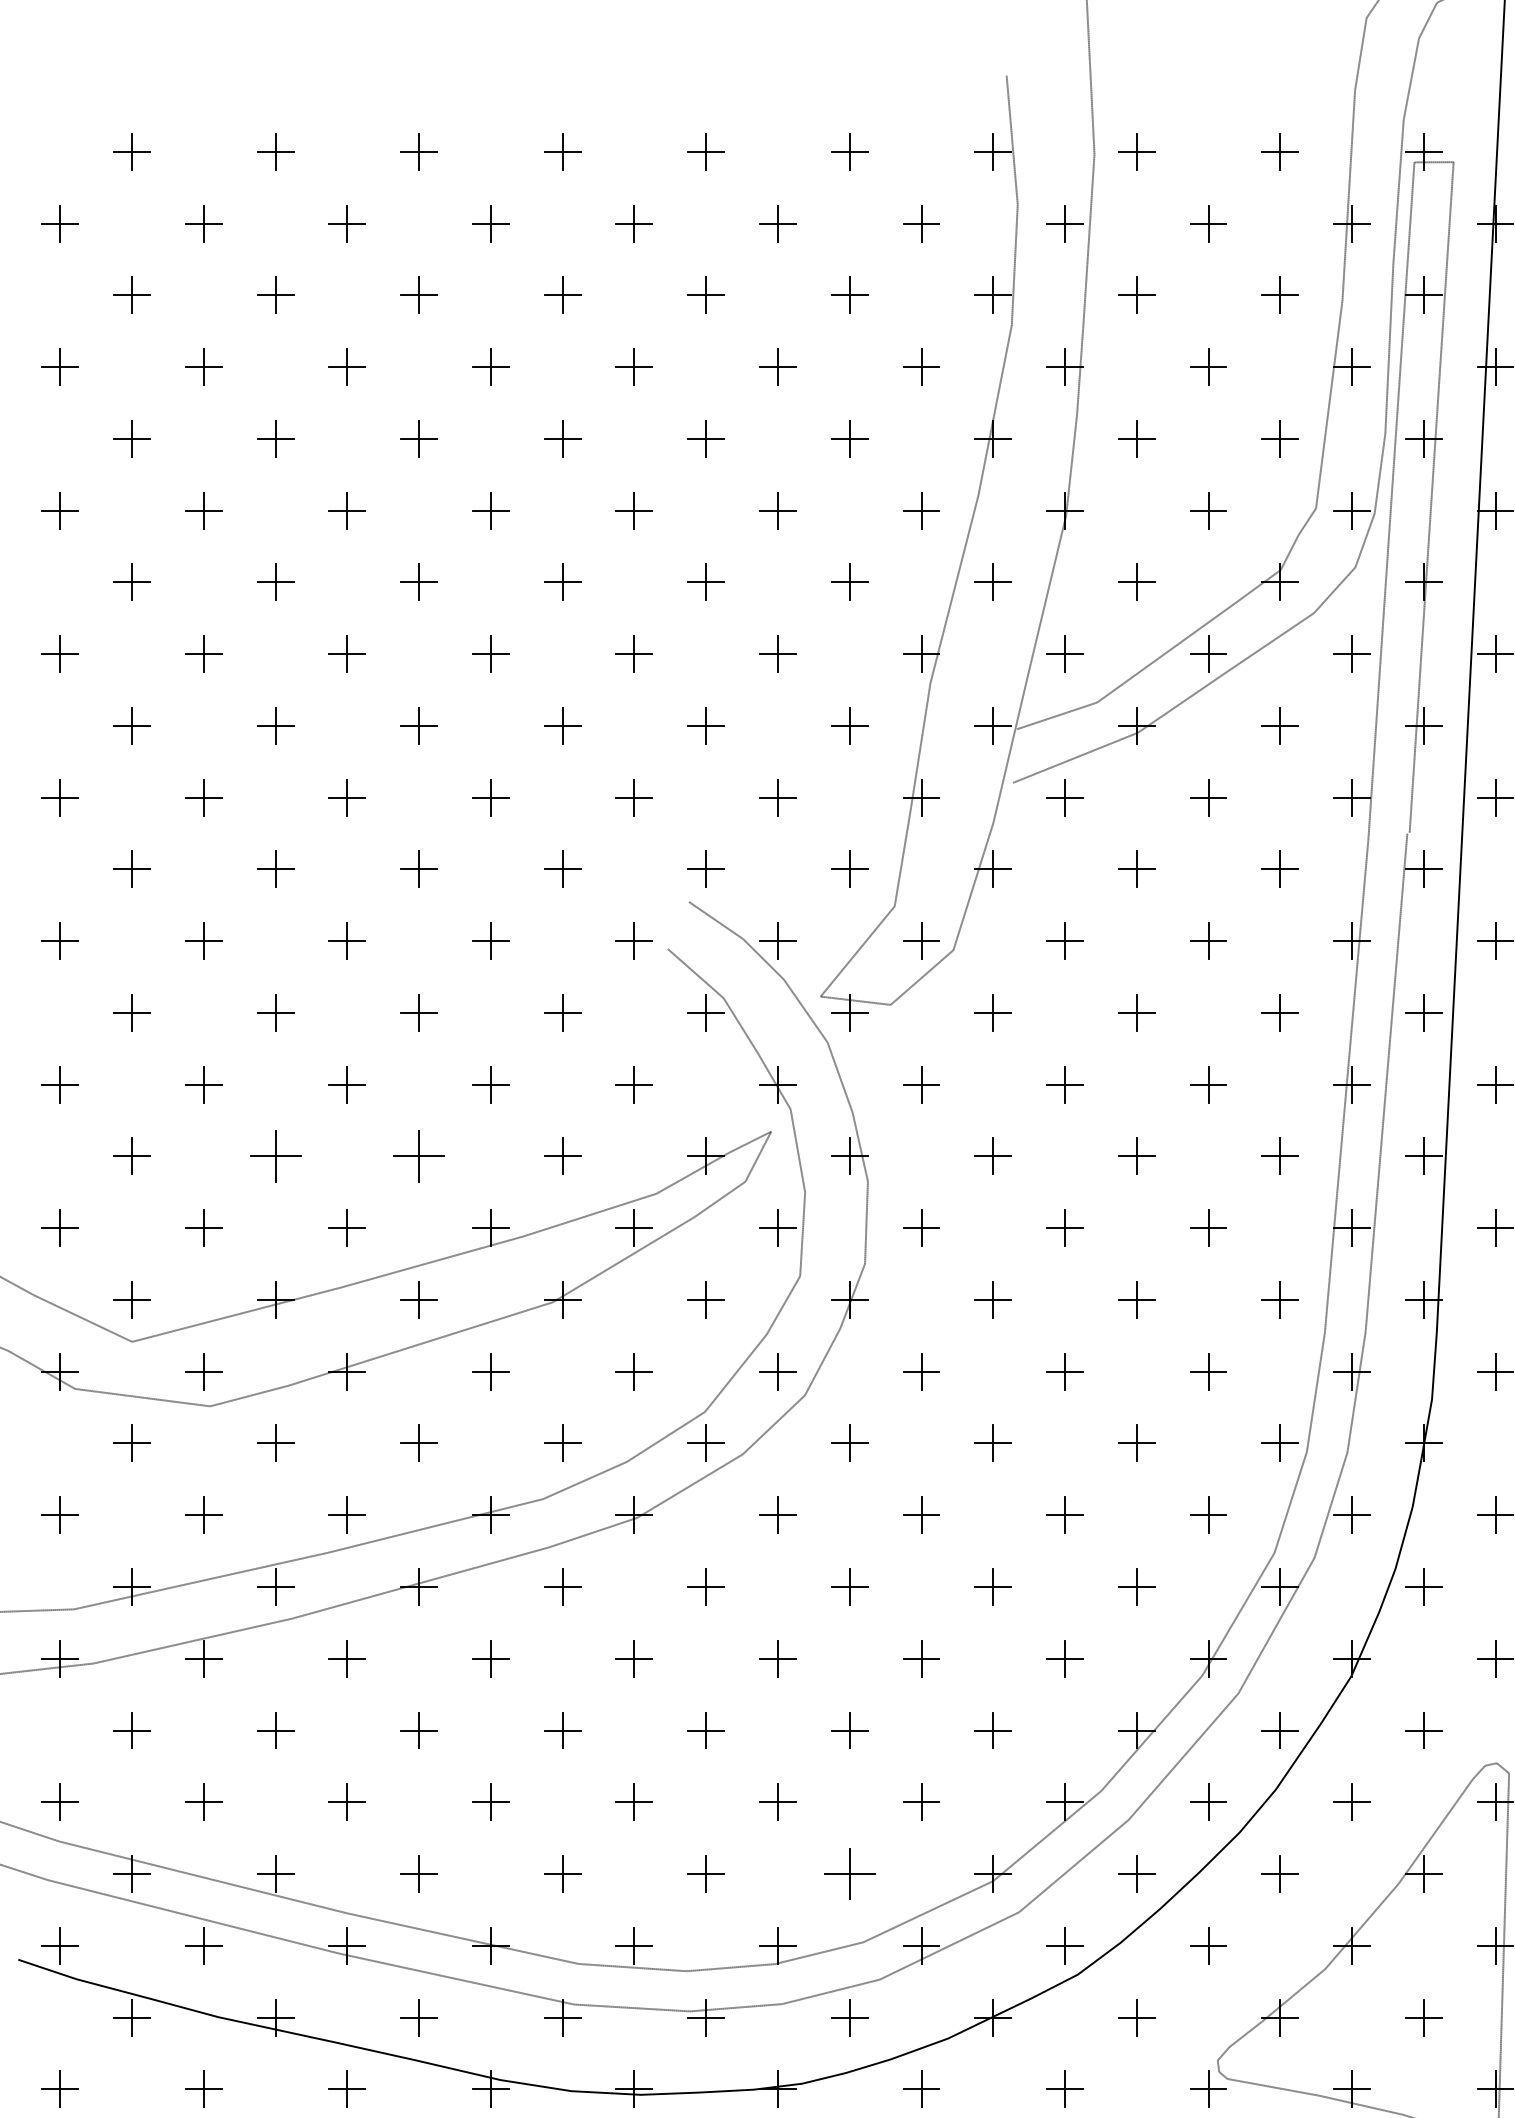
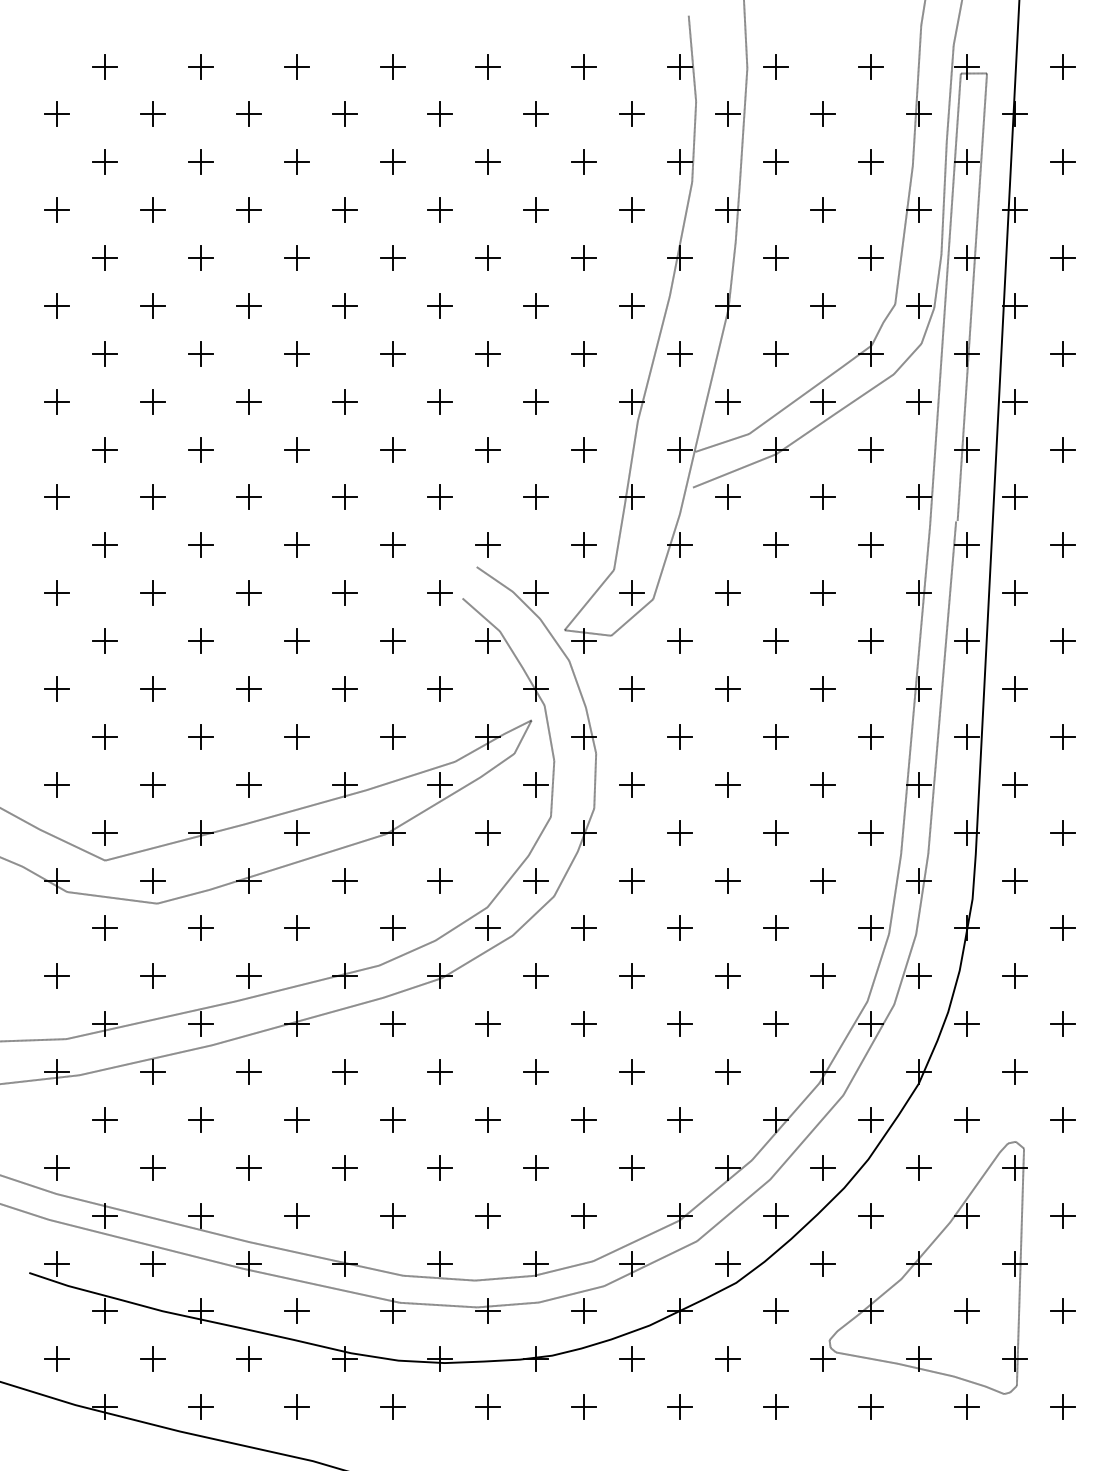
part: (274, 1155) -> (200, 736), size x0.71
part: (418, 1155) -> (296, 736), size x0.71
part: (848, 1873) -> (583, 1215), size x0.71

